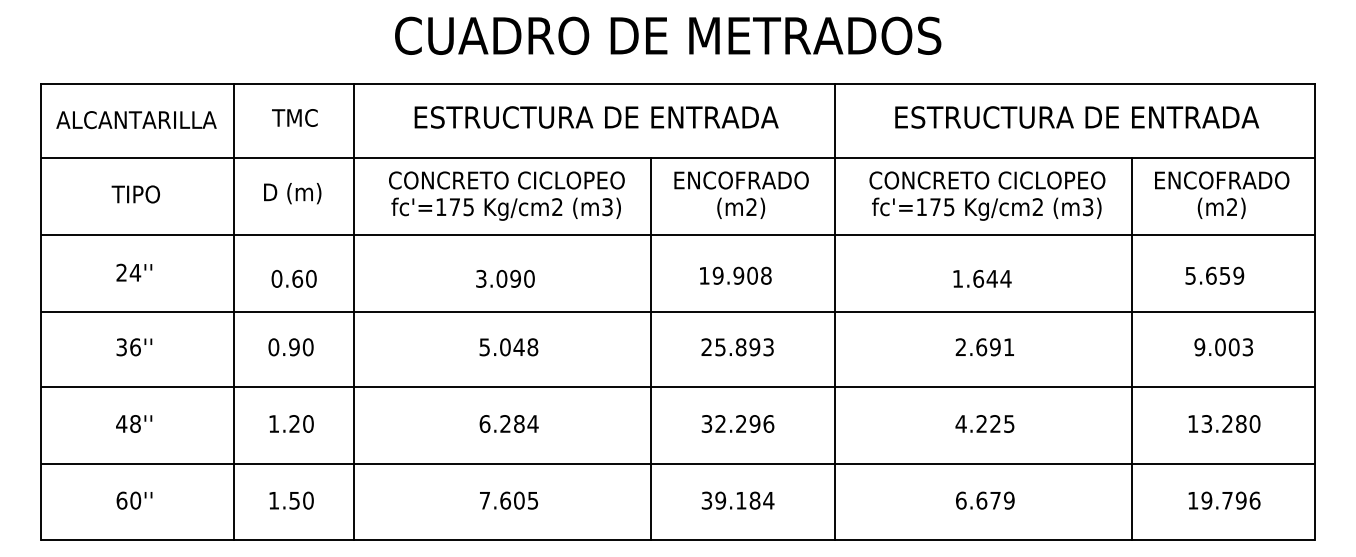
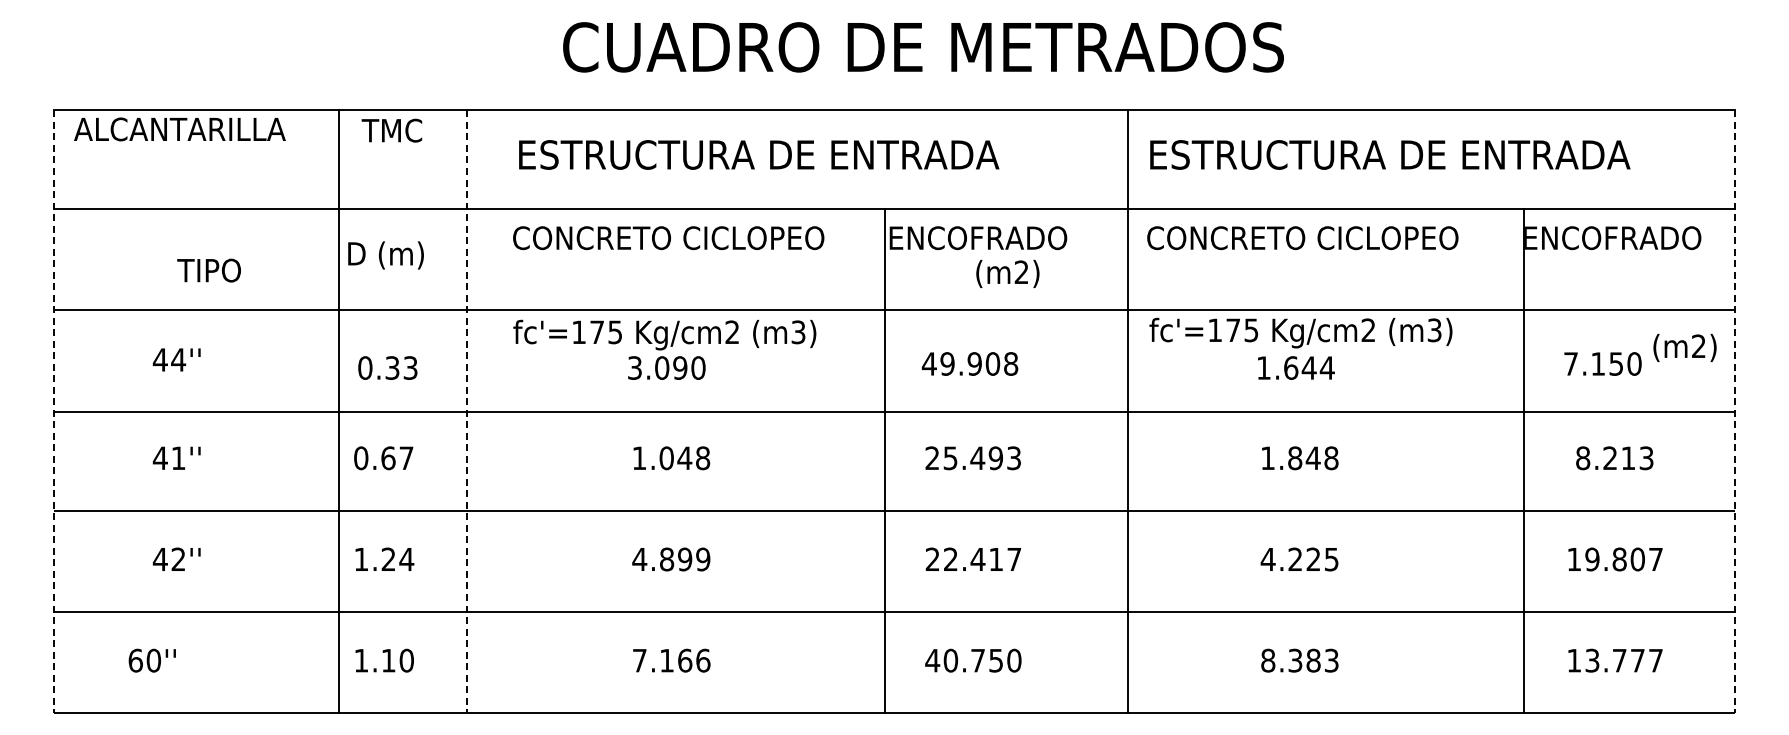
text: (668, 36) -> (923, 47), moved
text: (294, 117) -> (391, 130), moved
text: (596, 117) -> (759, 154), moved
text: (1077, 117) -> (1390, 154), moved
text: (136, 120) -> (179, 129), moved
text: (135, 194) -> (208, 270), moved
text: (505, 208) -> (664, 334), moved
text: (740, 208) -> (1007, 273), moved
text: (986, 208) -> (1300, 332), moved
text: (1221, 208) -> (1684, 347), moved
text: (121, 272) -> (159, 359), 24'' -> 44''
text: (703, 275) -> (928, 363), 19.908 -> 49.908
text: (1214, 275) -> (1602, 363), 5.659 -> 7.150
text: (304, 278) -> (401, 367), 0.60 -> 0.33
line: (233, 311) -> (339, 411), moved
line: (834, 311) -> (1128, 411), moved
line: (40, 312) -> (53, 412), solid -> dashed
line: (354, 312) -> (467, 412), solid -> dashed
line: (1315, 312) -> (1735, 412), solid -> dashed
text: (127, 347) -> (168, 458), 36'' -> 41''
text: (301, 347) -> (397, 458), 0.90 -> 0.67
text: (484, 347) -> (639, 458), 5.048 -> 1.048
text: (740, 347) -> (977, 458), 25.893 -> 25.493
text: (984, 347) -> (1299, 458), 2.691 -> 1.848
text: (1216, 347) -> (1605, 458), 9.003 -> 8.213
line: (651, 348) -> (885, 460), moved
line: (1131, 348) -> (1524, 460), moved
text: (135, 423) -> (178, 559), 48'' -> 42''
text: (308, 423) -> (406, 559), 1.20 -> 1.24
text: (509, 423) -> (671, 559), 6.284 -> 4.899
text: (737, 423) -> (973, 559), 32.296 -> 22.417
text: (1231, 423) -> (1624, 559), 13.280 -> 19.807
text: (133, 500) -> (151, 660), moved
text: (294, 500) -> (388, 660), 1.50 -> 1.10
text: (519, 500) -> (685, 660), 7.605 -> 7.166
text: (737, 500) -> (973, 660), 39.184 -> 40.750
text: (984, 500) -> (1299, 660), 6.679 -> 8.383
text: (1231, 500) -> (1624, 660), 19.796 -> 13.777

